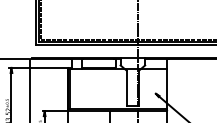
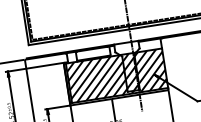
hatch: (118, 88) -> (116, 75), added

